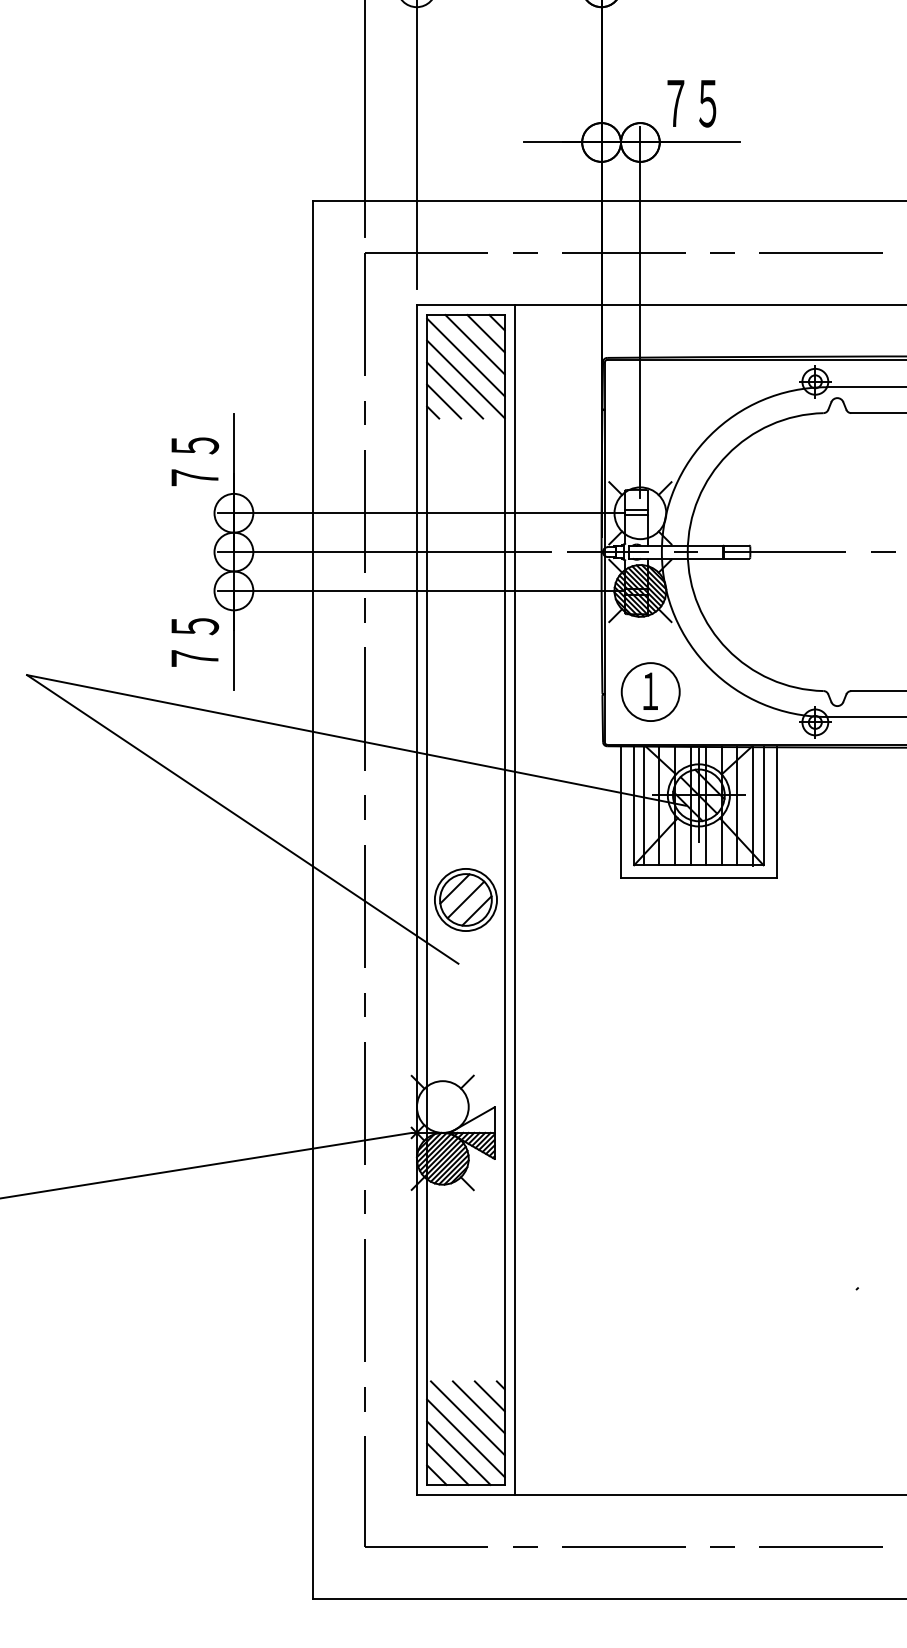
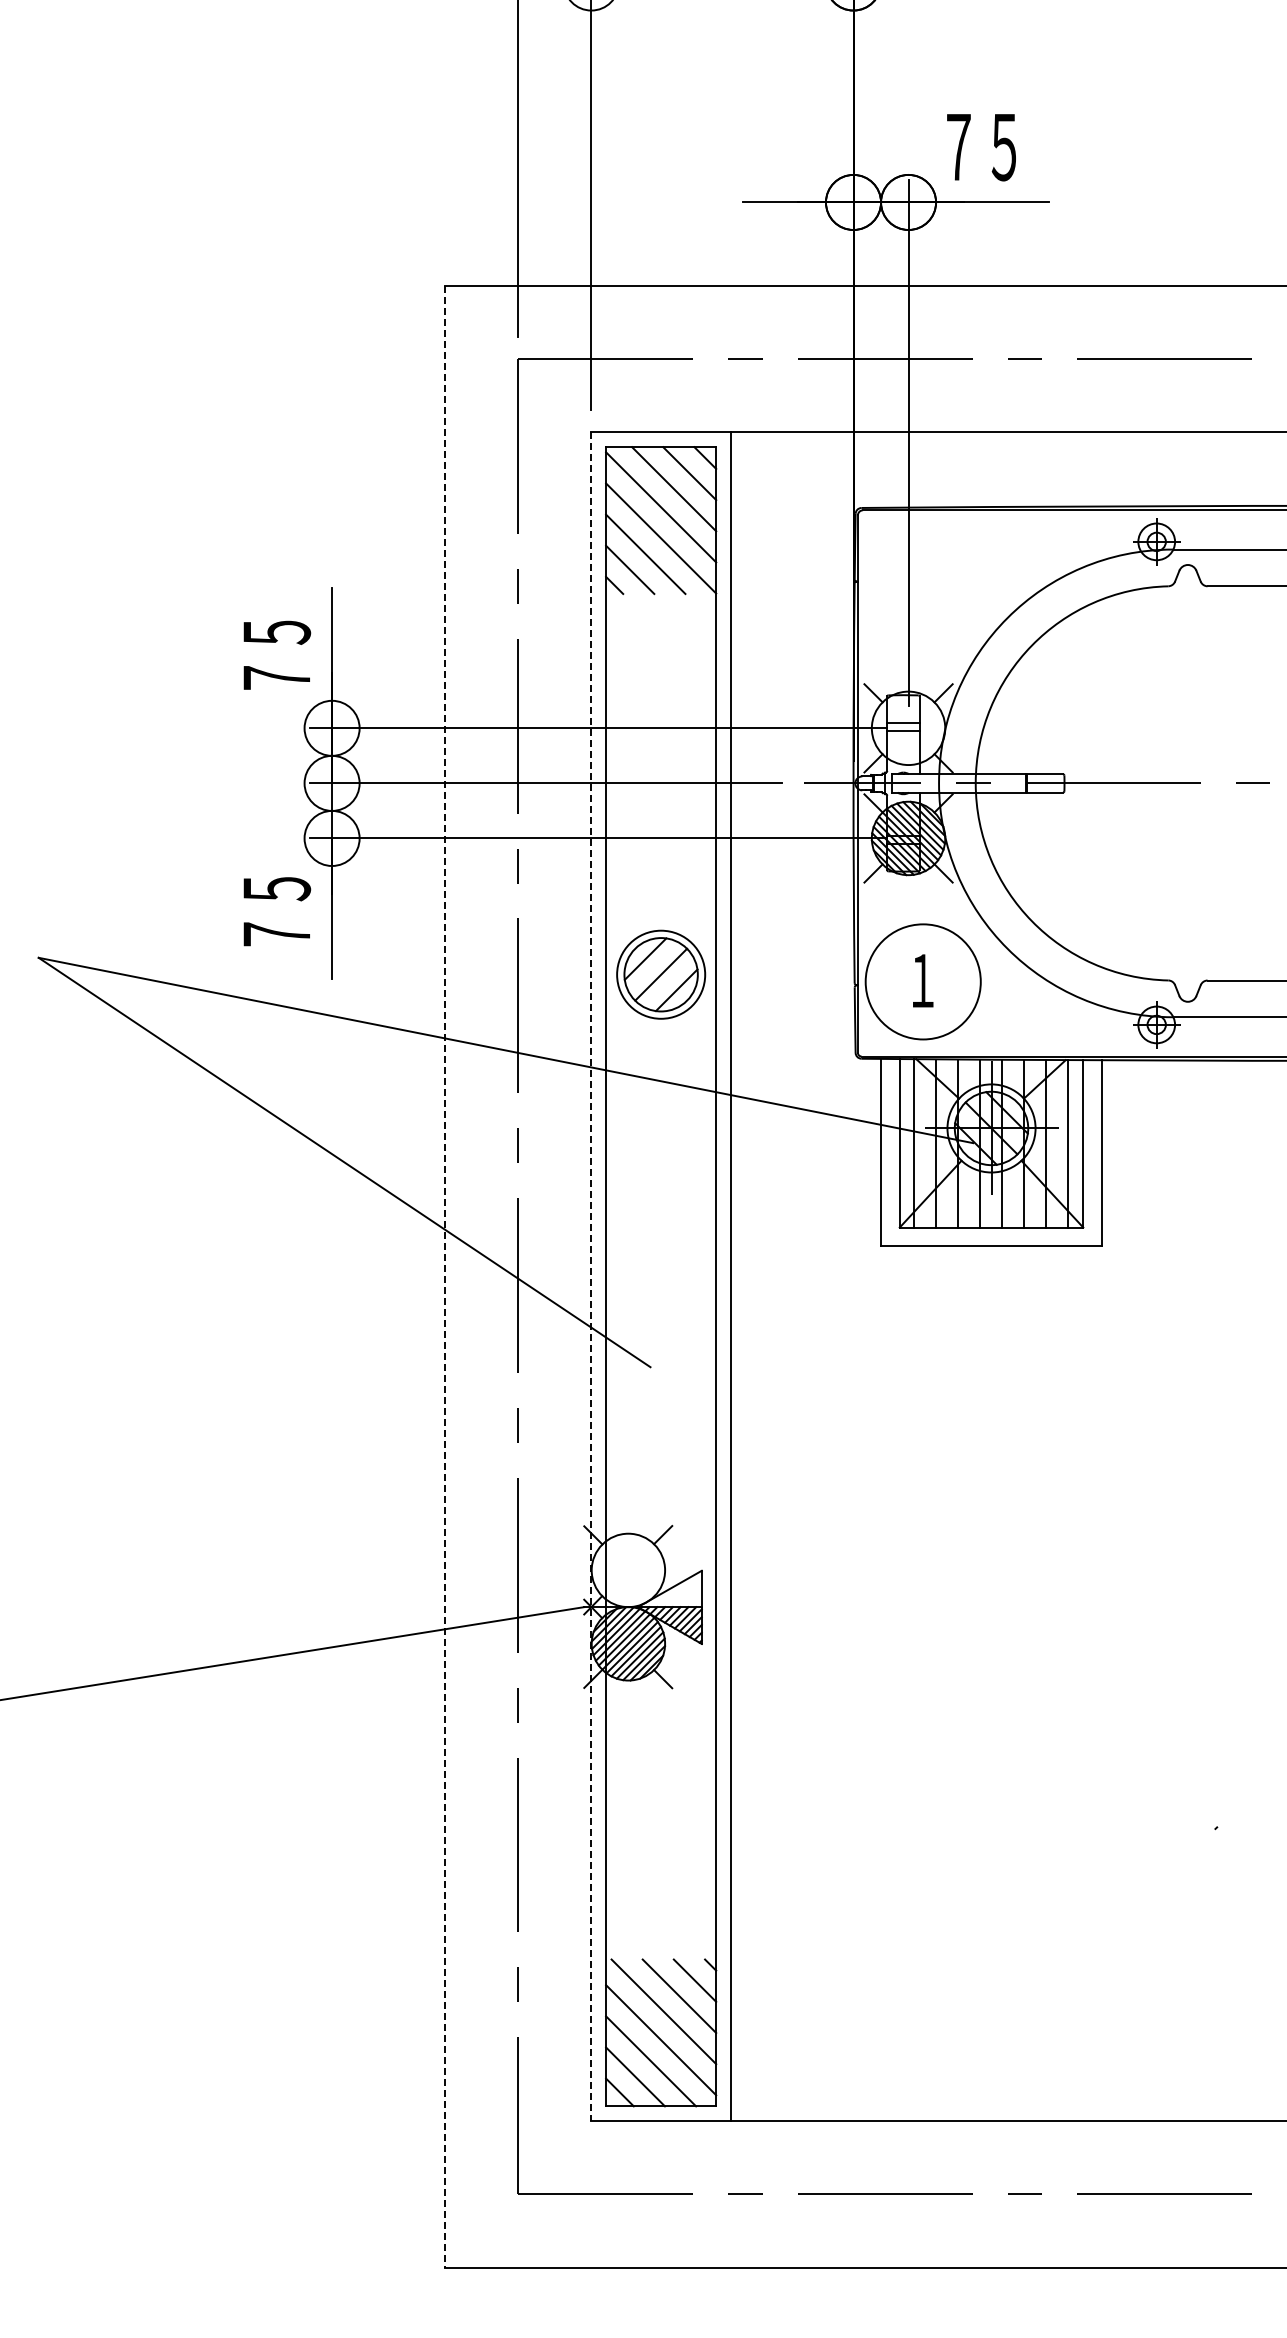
circle: (650, 691) -> (923, 981), size x1.4
part: (466, 899) -> (661, 974), moved
line: (313, 900) -> (444, 1277), solid -> dashed
line: (416, 900) -> (591, 1277), solid -> dashed

